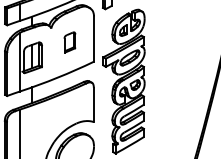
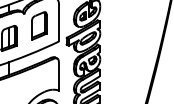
part: (69, 42) -> (39, 25), size x1.67

